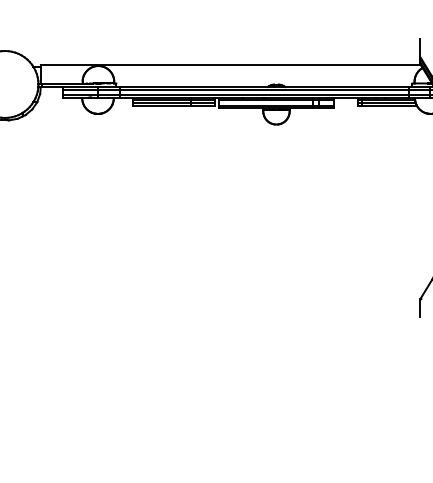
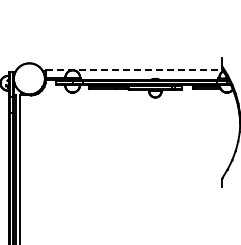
line: (231, 64) -> (134, 69), solid -> dashed

